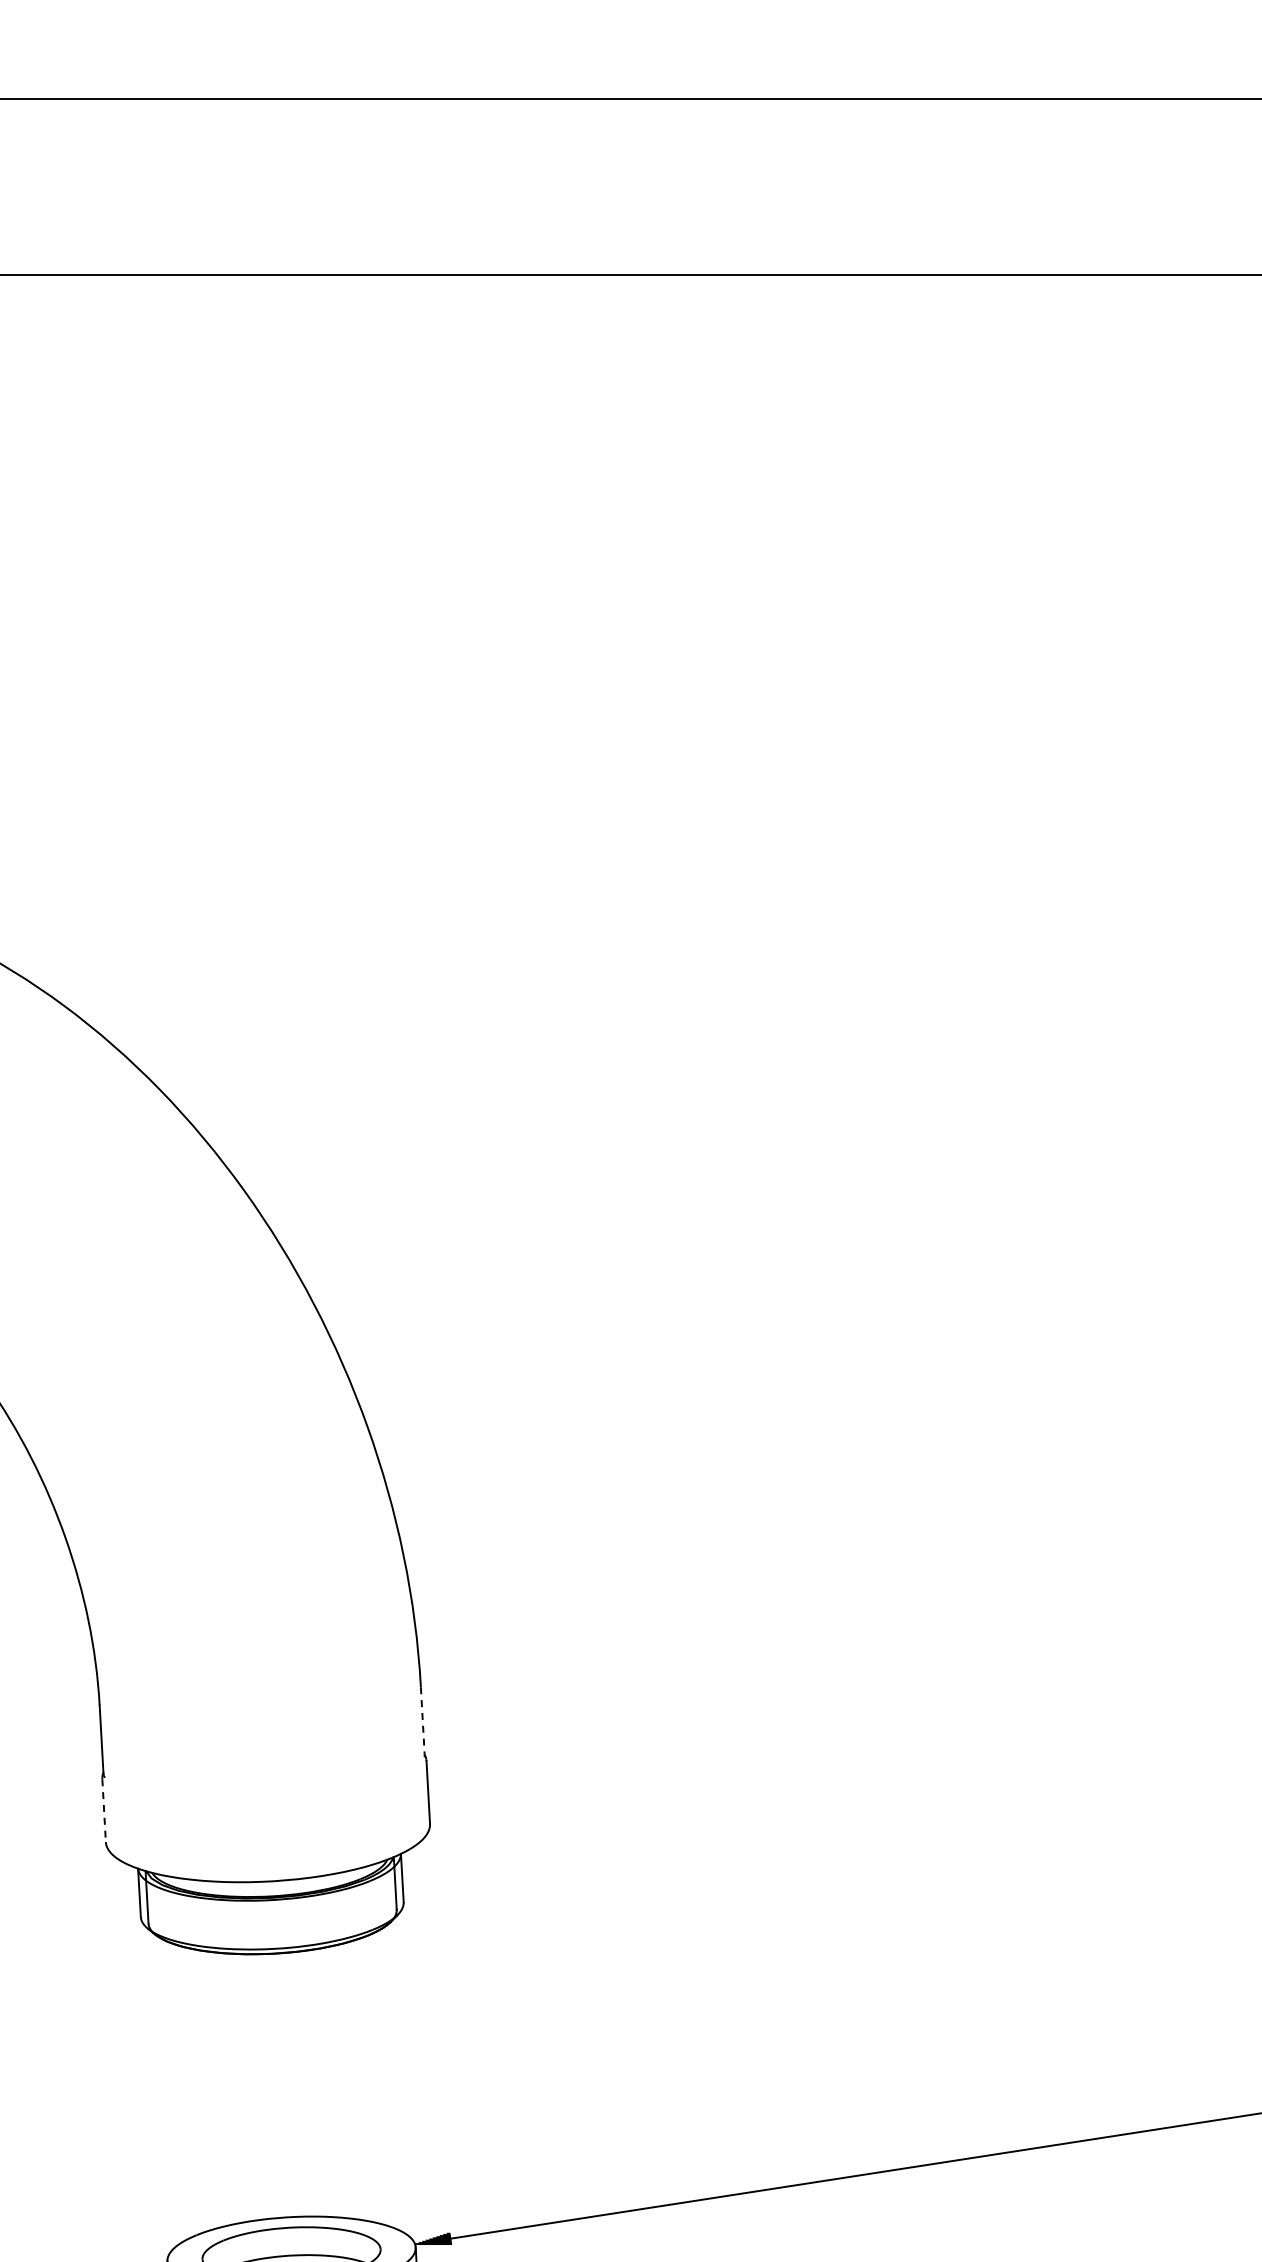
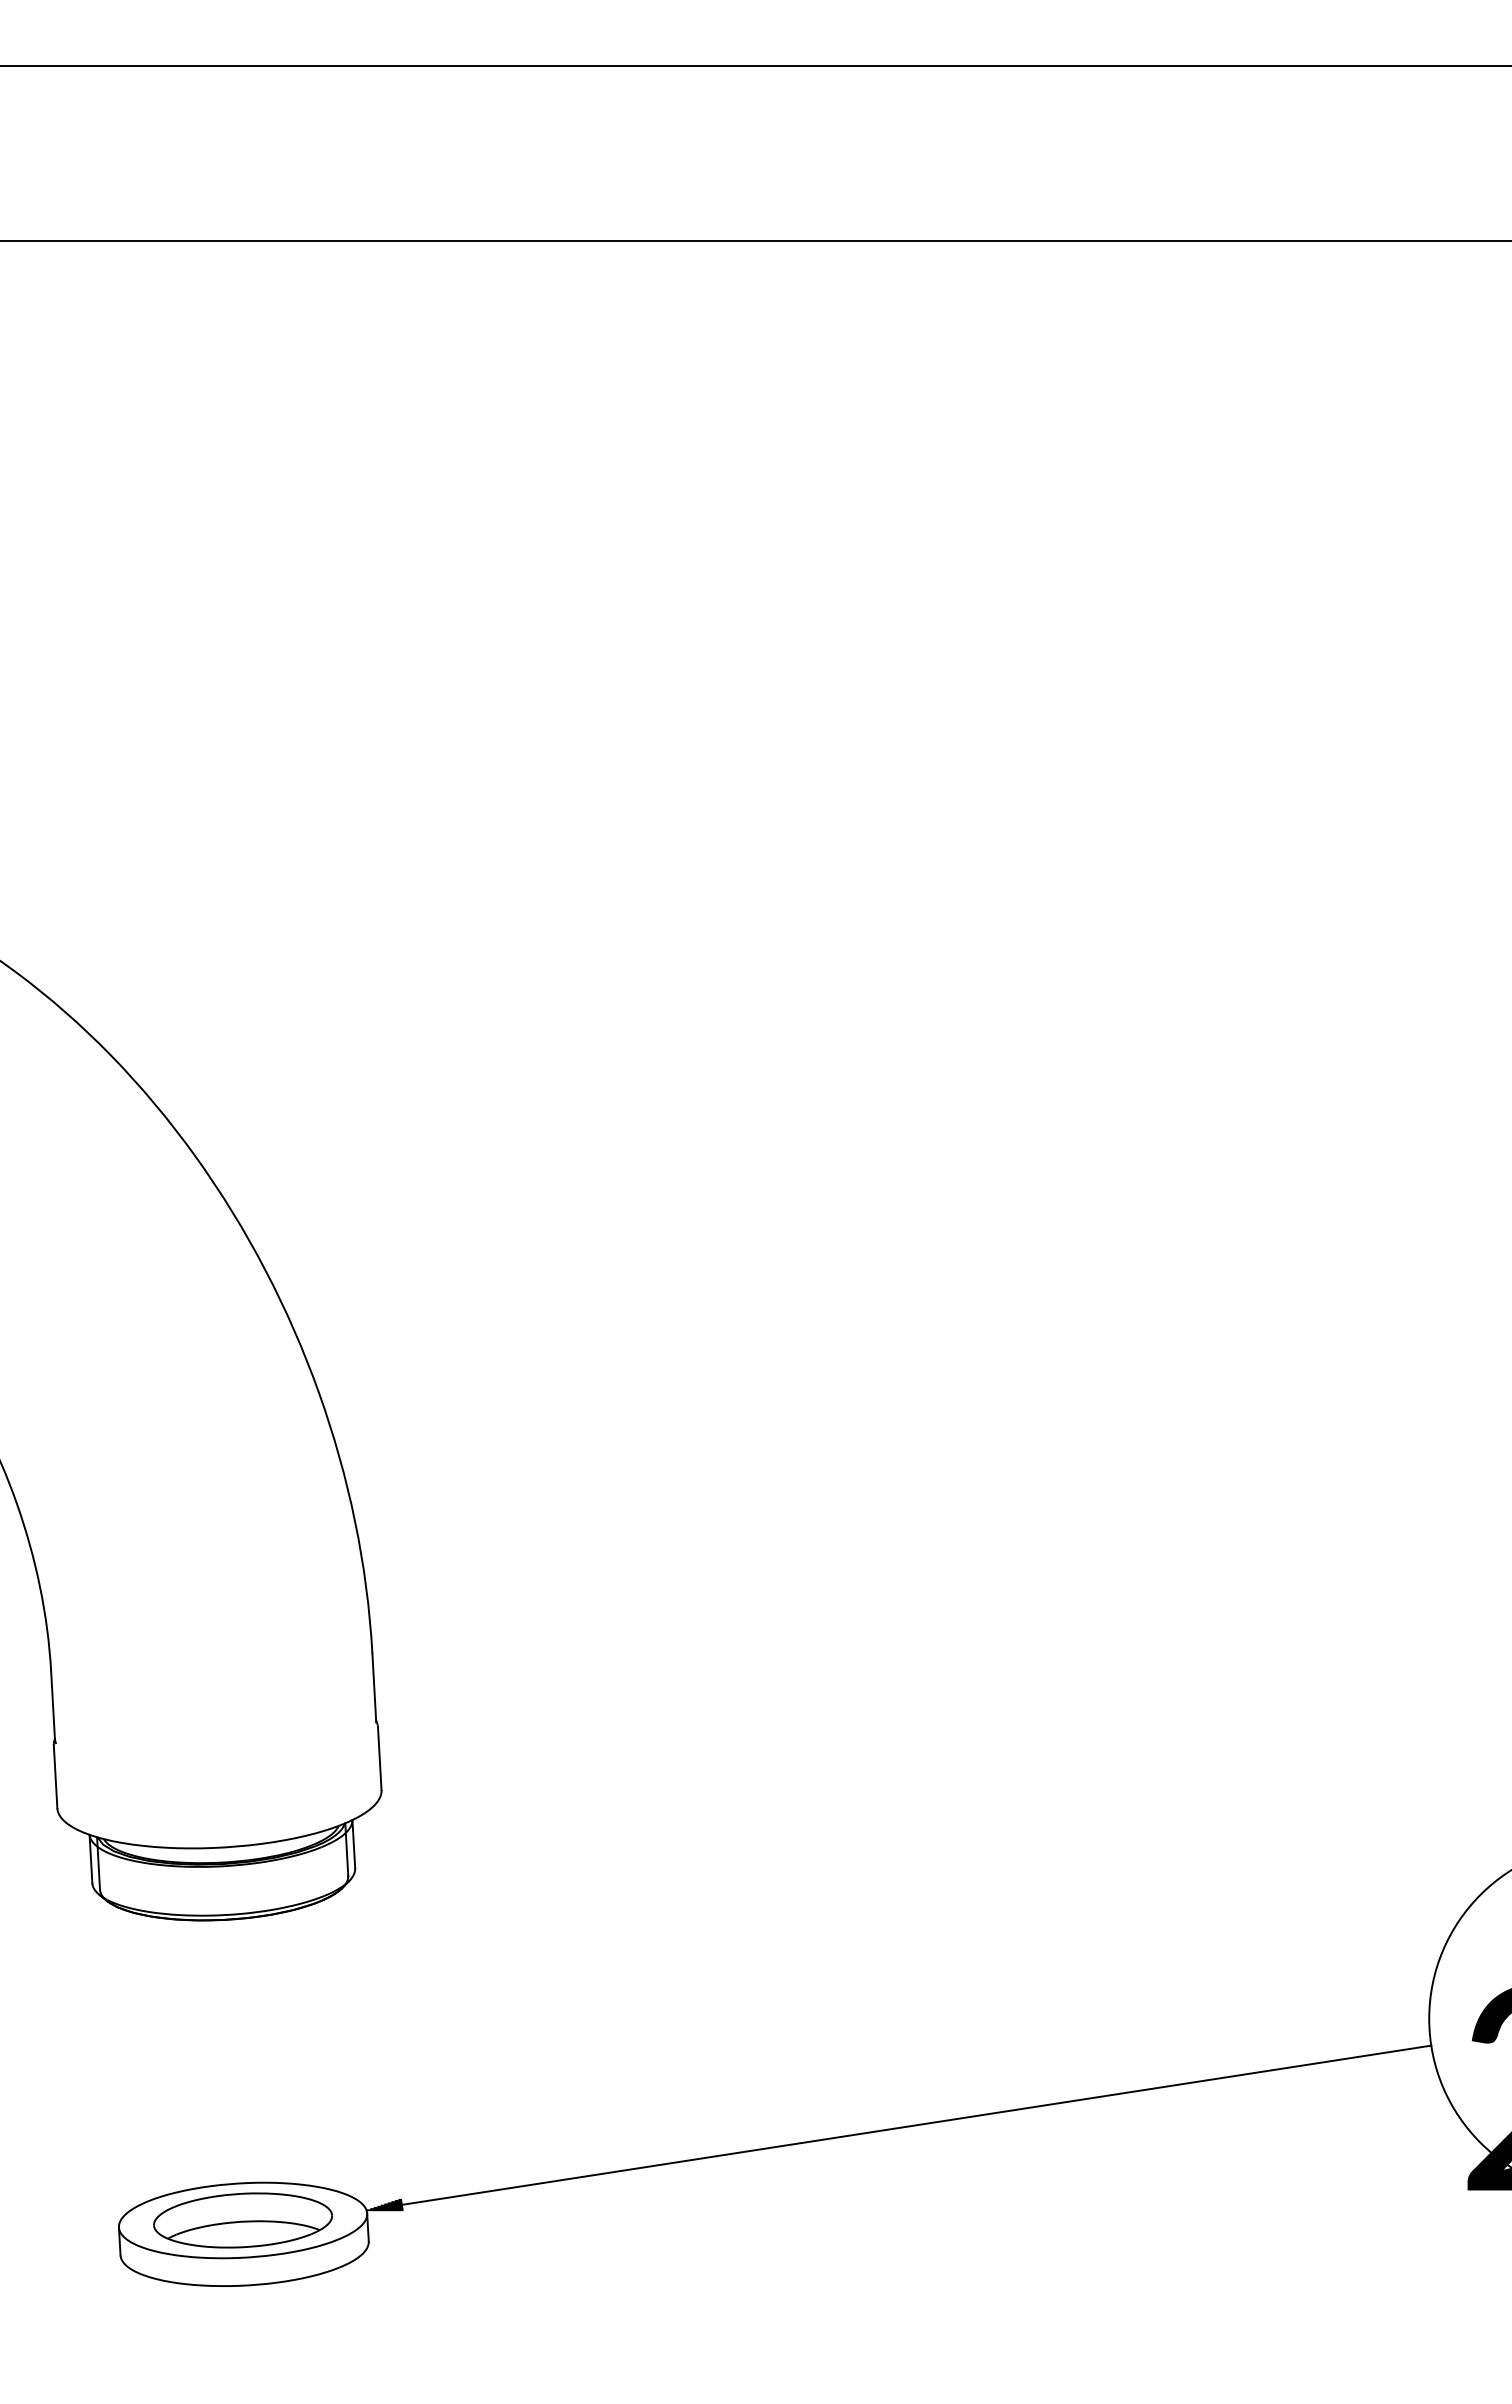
line: (423, 1720) -> (374, 1686), dashed -> solid
line: (104, 1811) -> (55, 1777), dashed -> solid

